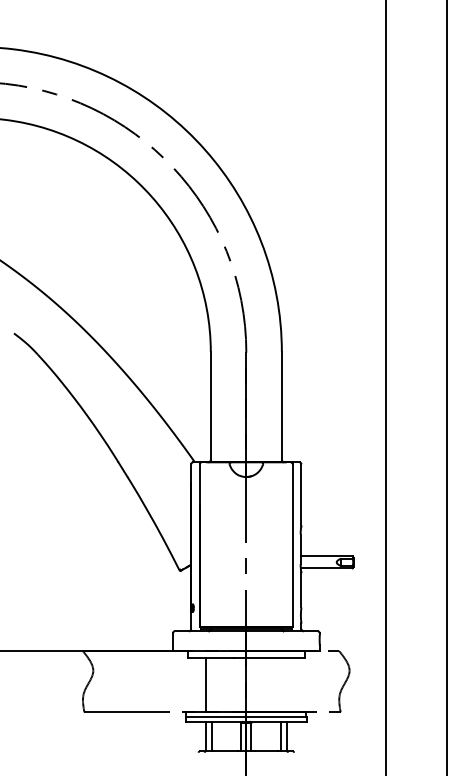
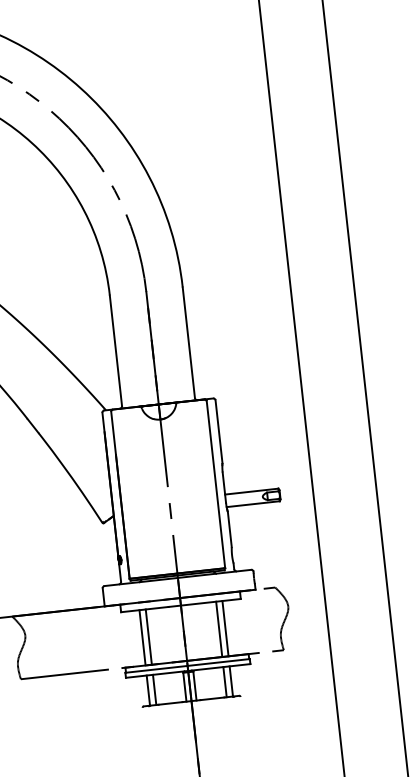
line: (212, 685) -> (149, 637), added
line: (280, 685) -> (219, 629), added
line: (286, 685) -> (225, 628), added

